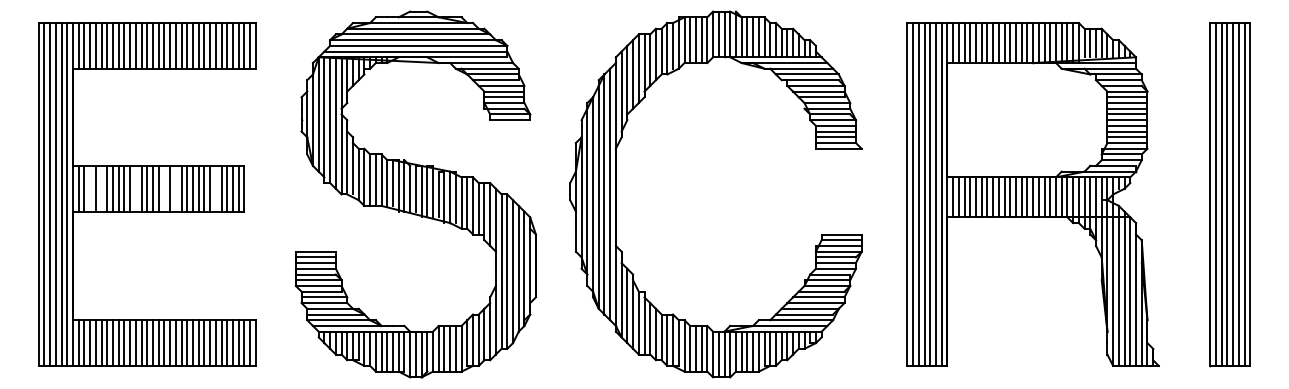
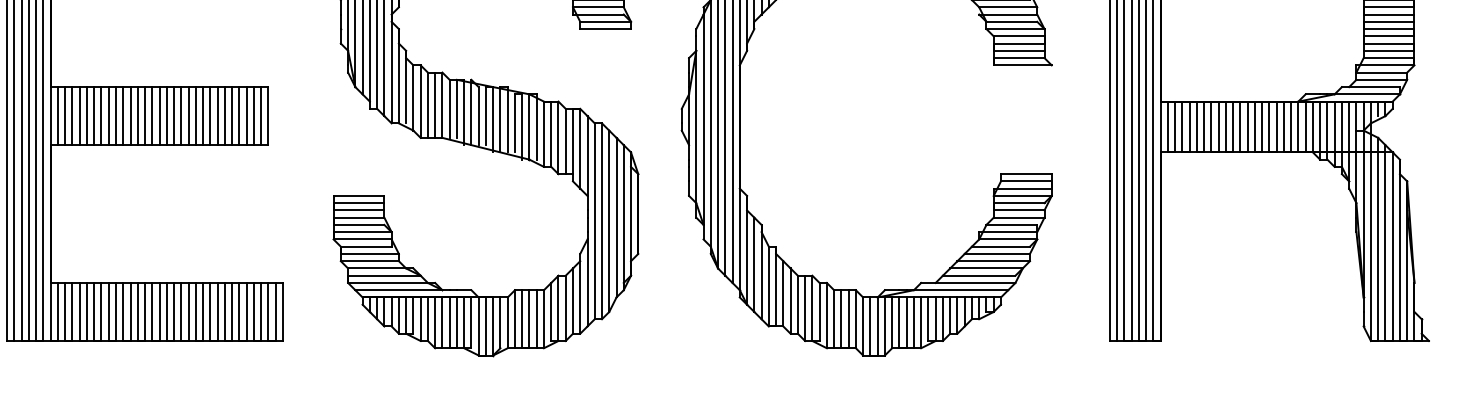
line: (90, 188) -> (72, 115), added
line: (101, 188) -> (86, 115), added
line: (135, 188) -> (130, 115), added
line: (164, 188) -> (166, 115), added
line: (175, 188) -> (180, 115), added
line: (215, 188) -> (231, 115), added

